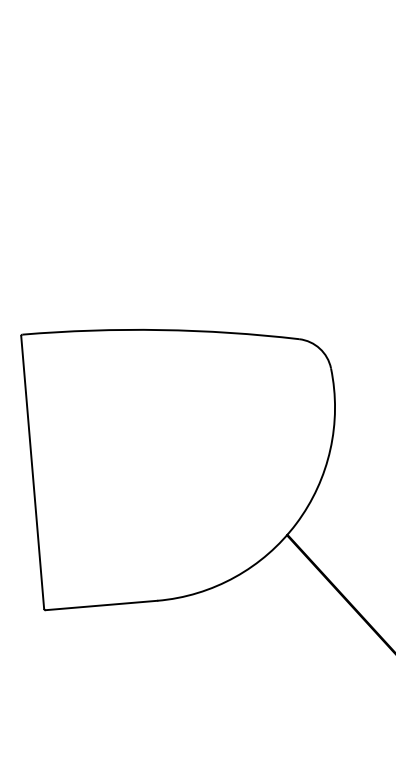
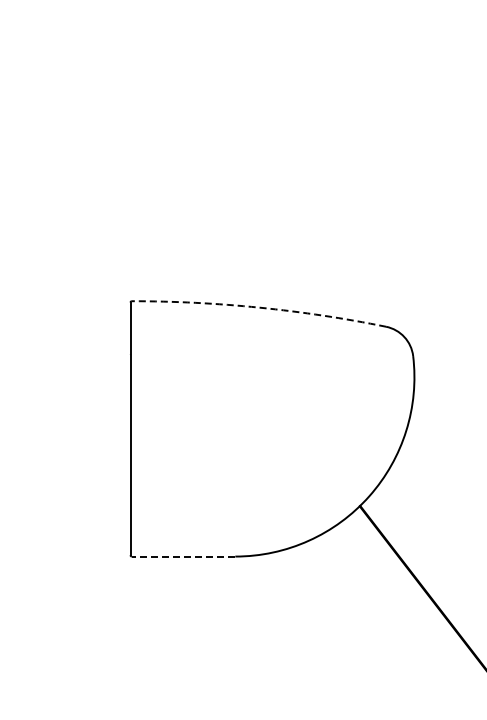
arc: (160, 329) -> (259, 307), solid -> dashed
line: (101, 605) -> (183, 556), solid -> dashed

